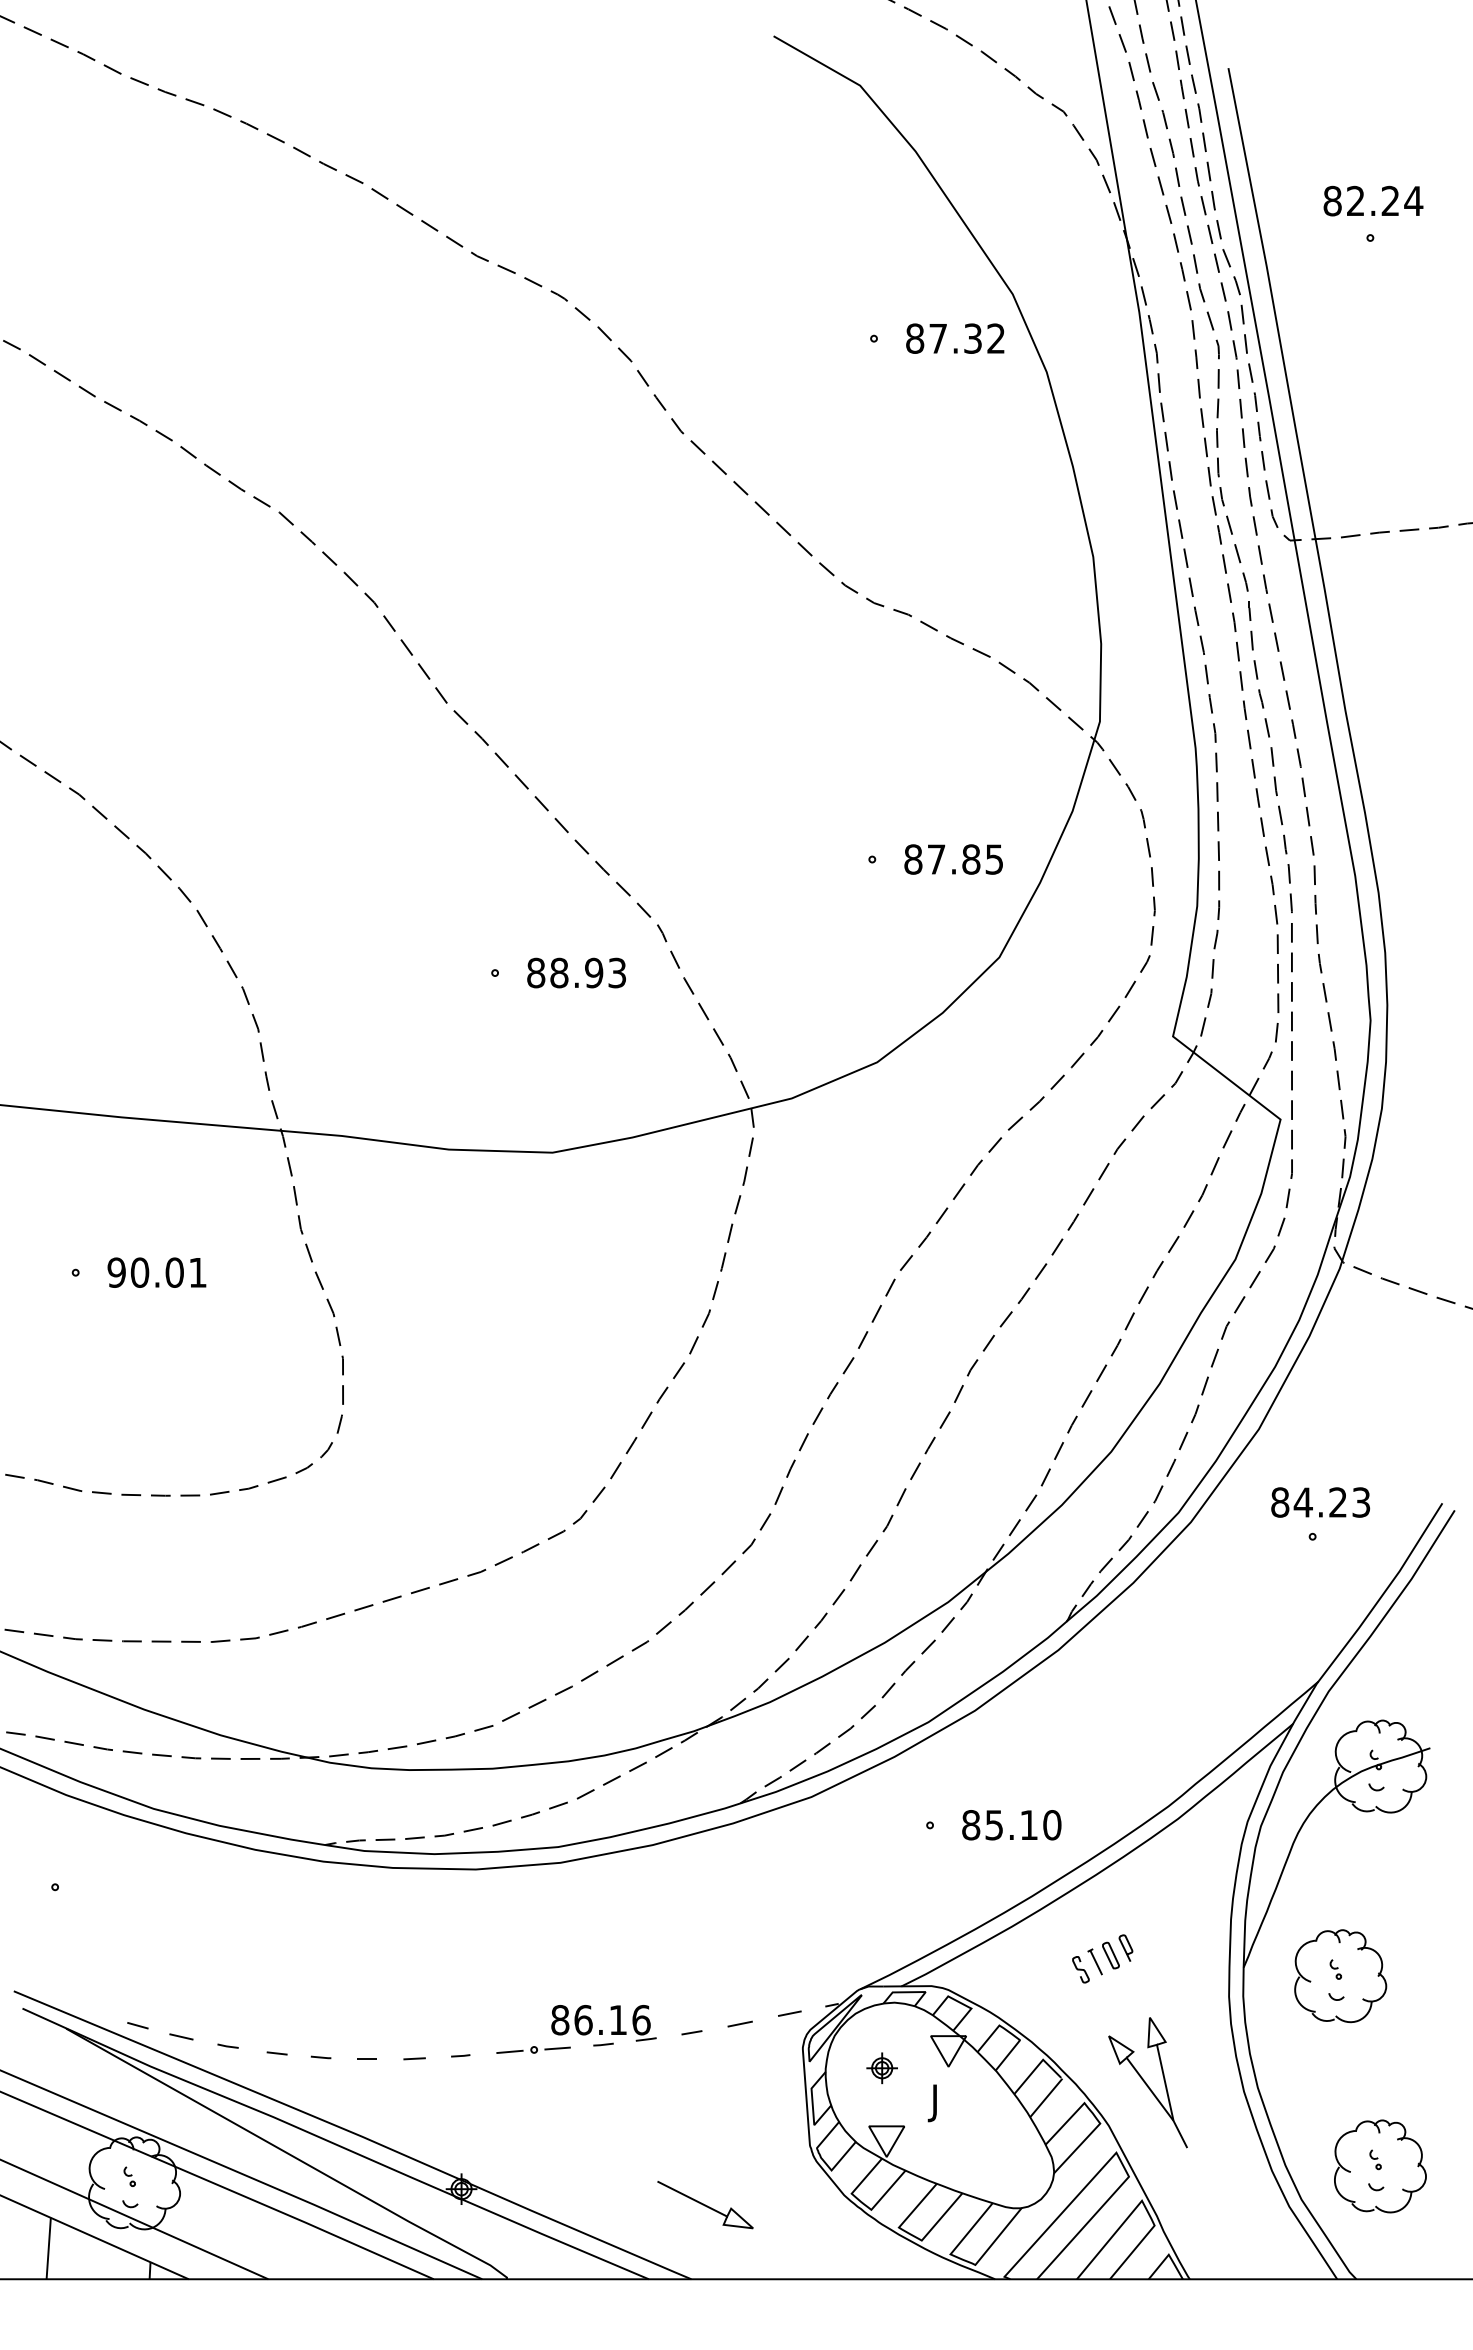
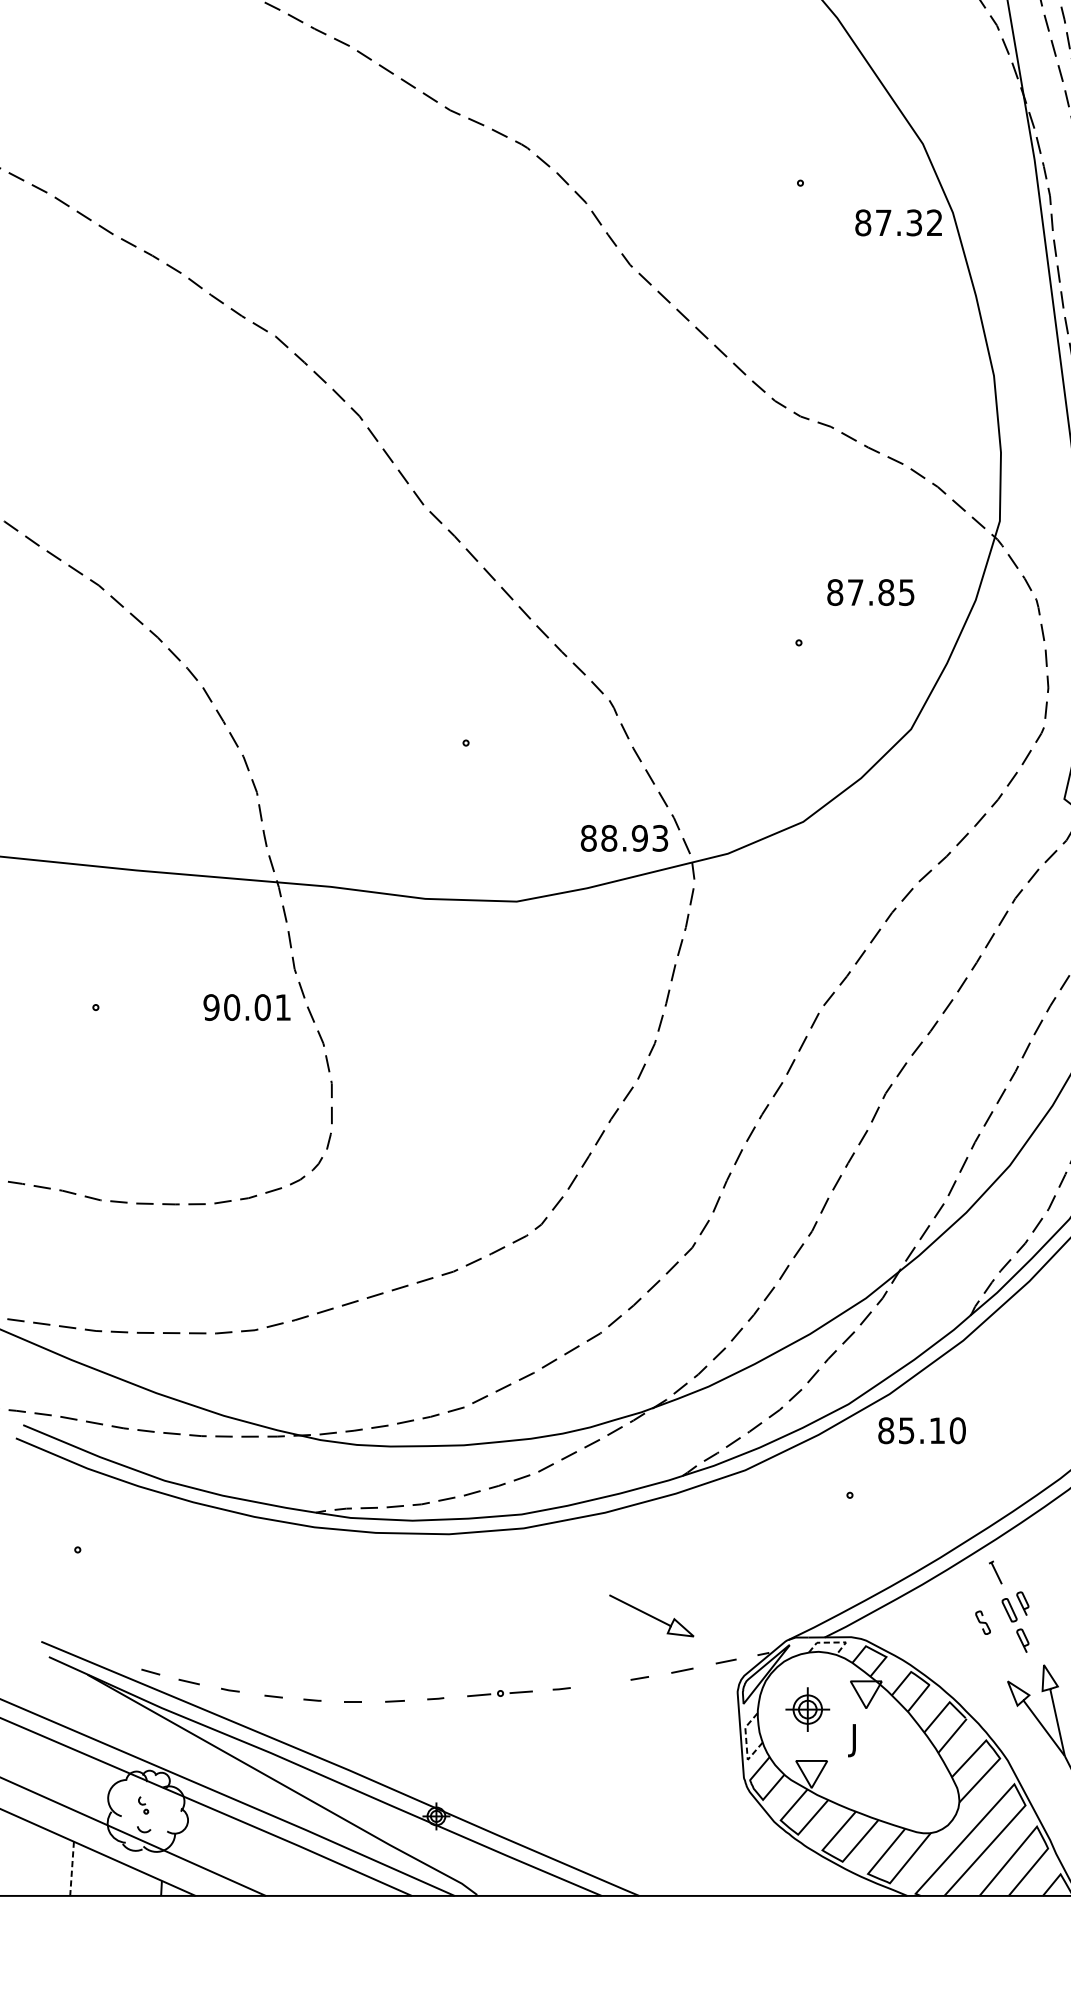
text: (955, 338) -> (898, 222), moved
text: (953, 859) -> (870, 592), moved
text: (576, 972) -> (624, 837), moved
text: (156, 1272) -> (246, 1007), moved
text: (1011, 1825) -> (921, 1431), moved
part: (1094, 1961) -> (995, 1572), moved
curve: (1124, 1989) -> (1021, 1640), added
line: (911, 1992) -> (833, 1642), solid -> dashed
part: (602, 2030) -> (560, 1676), removed
part: (881, 2068) -> (807, 1709), size x1.6
line: (813, 2108) -> (747, 1745), solid -> dashed
curve: (705, 2205) -> (651, 1616), moved
line: (48, 2248) -> (71, 1868), solid -> dashed

